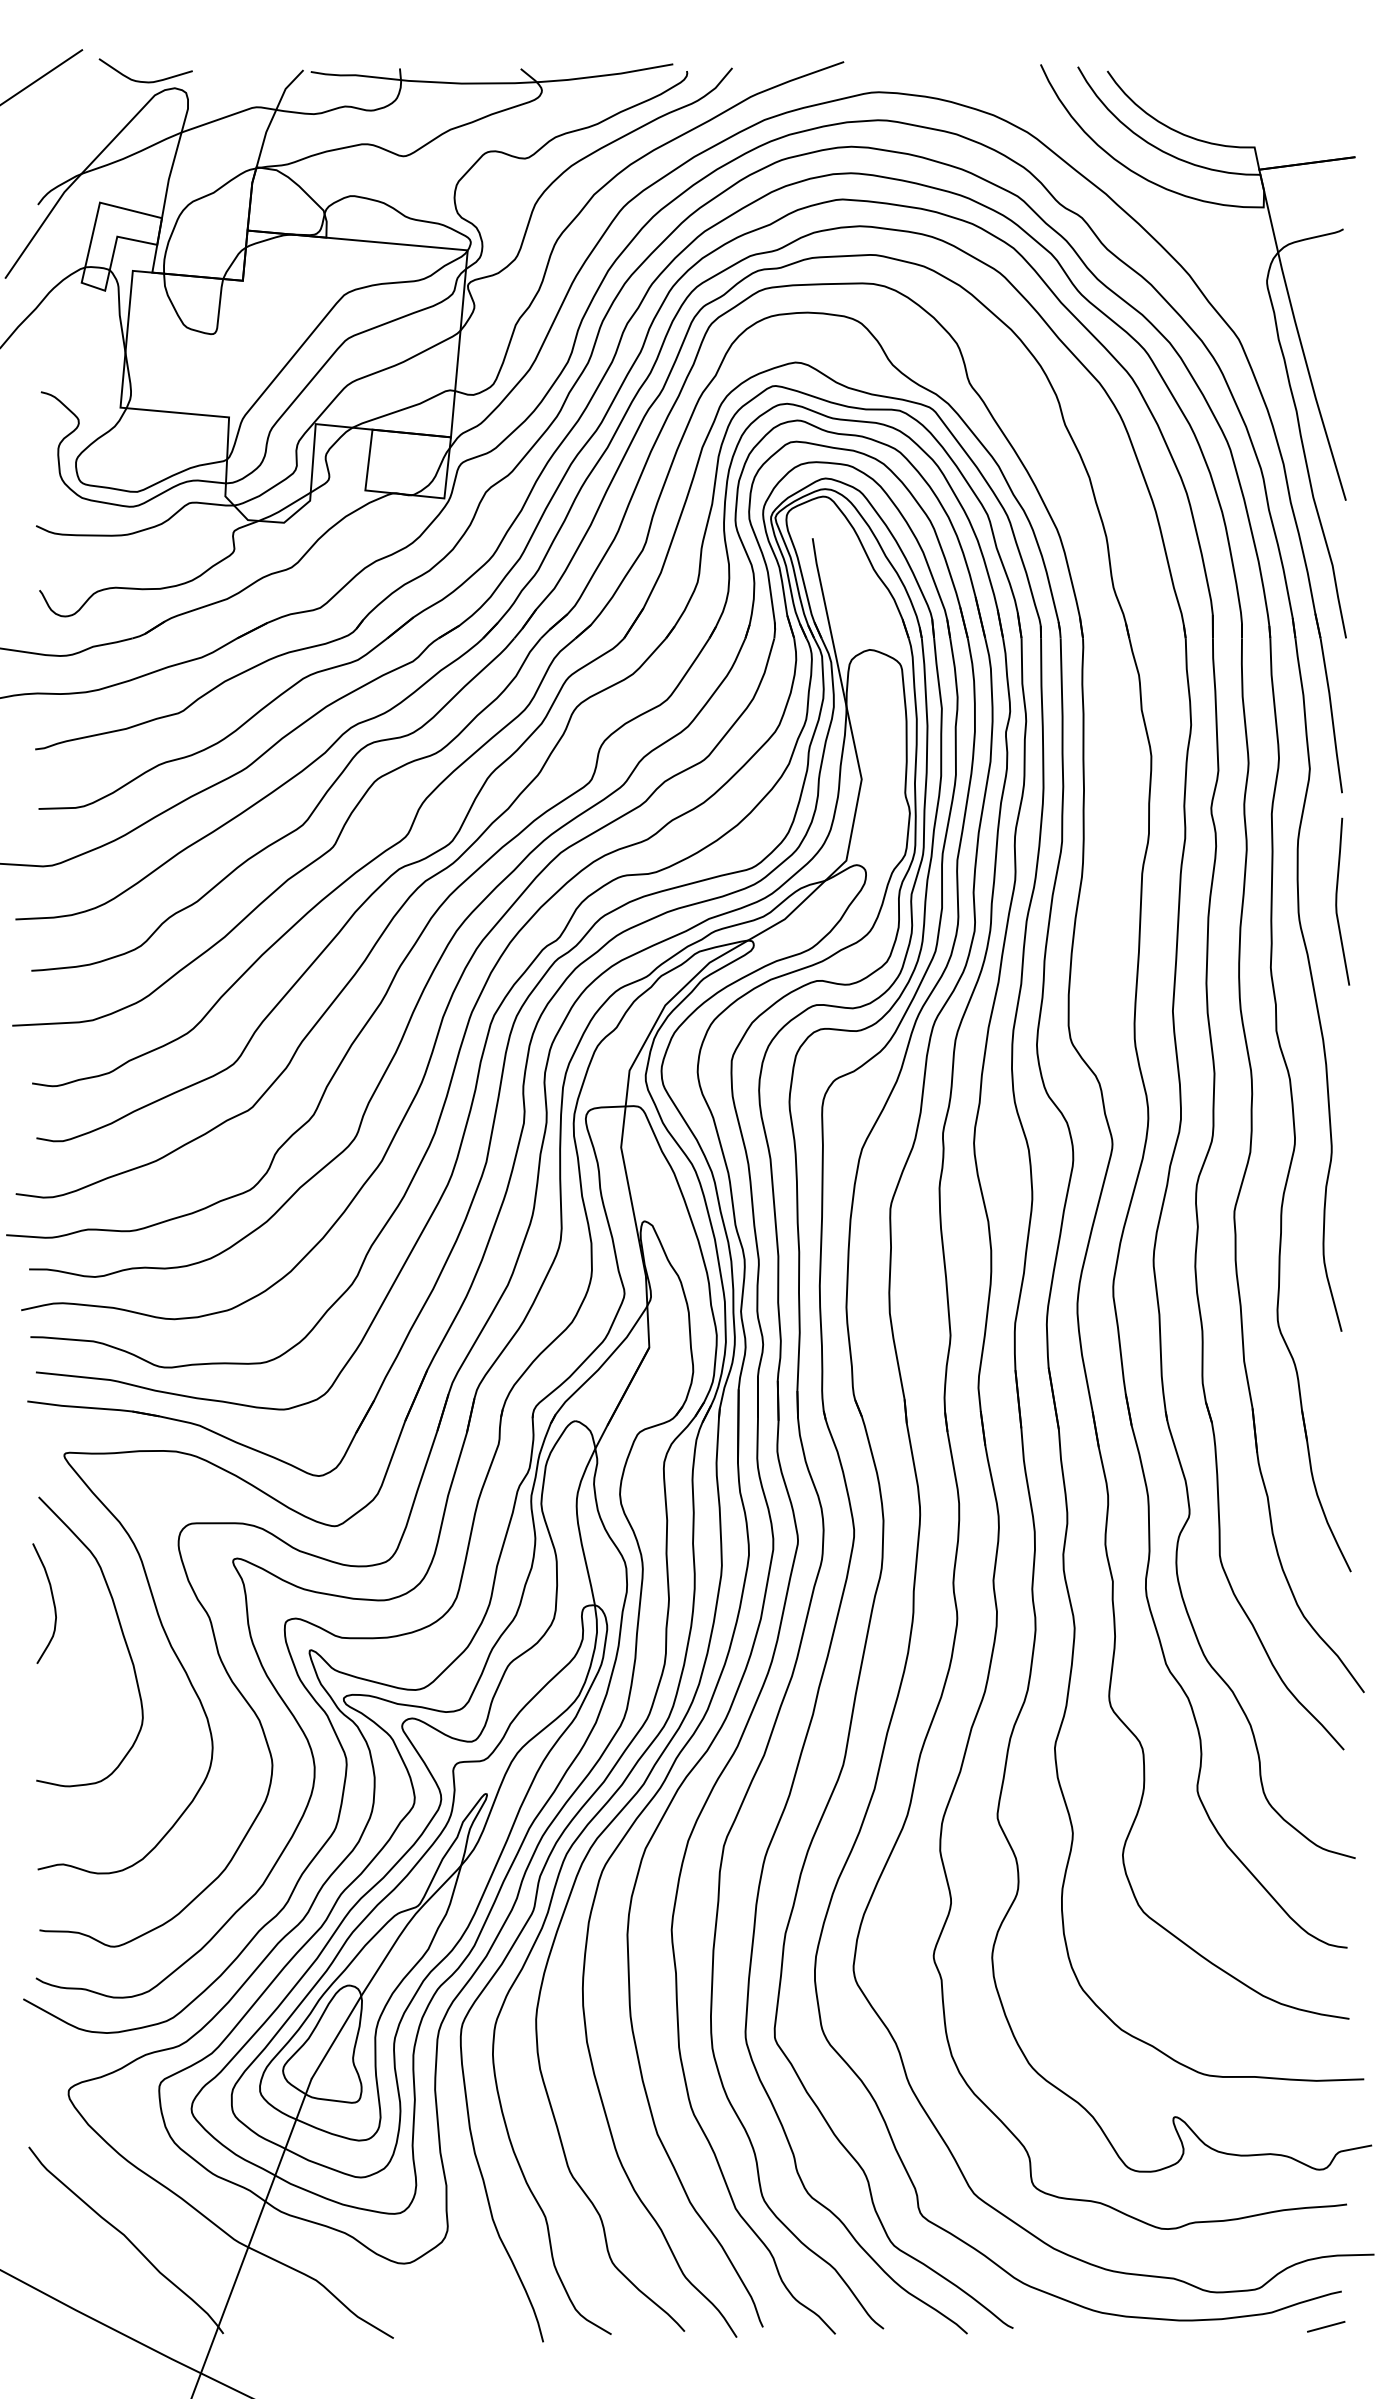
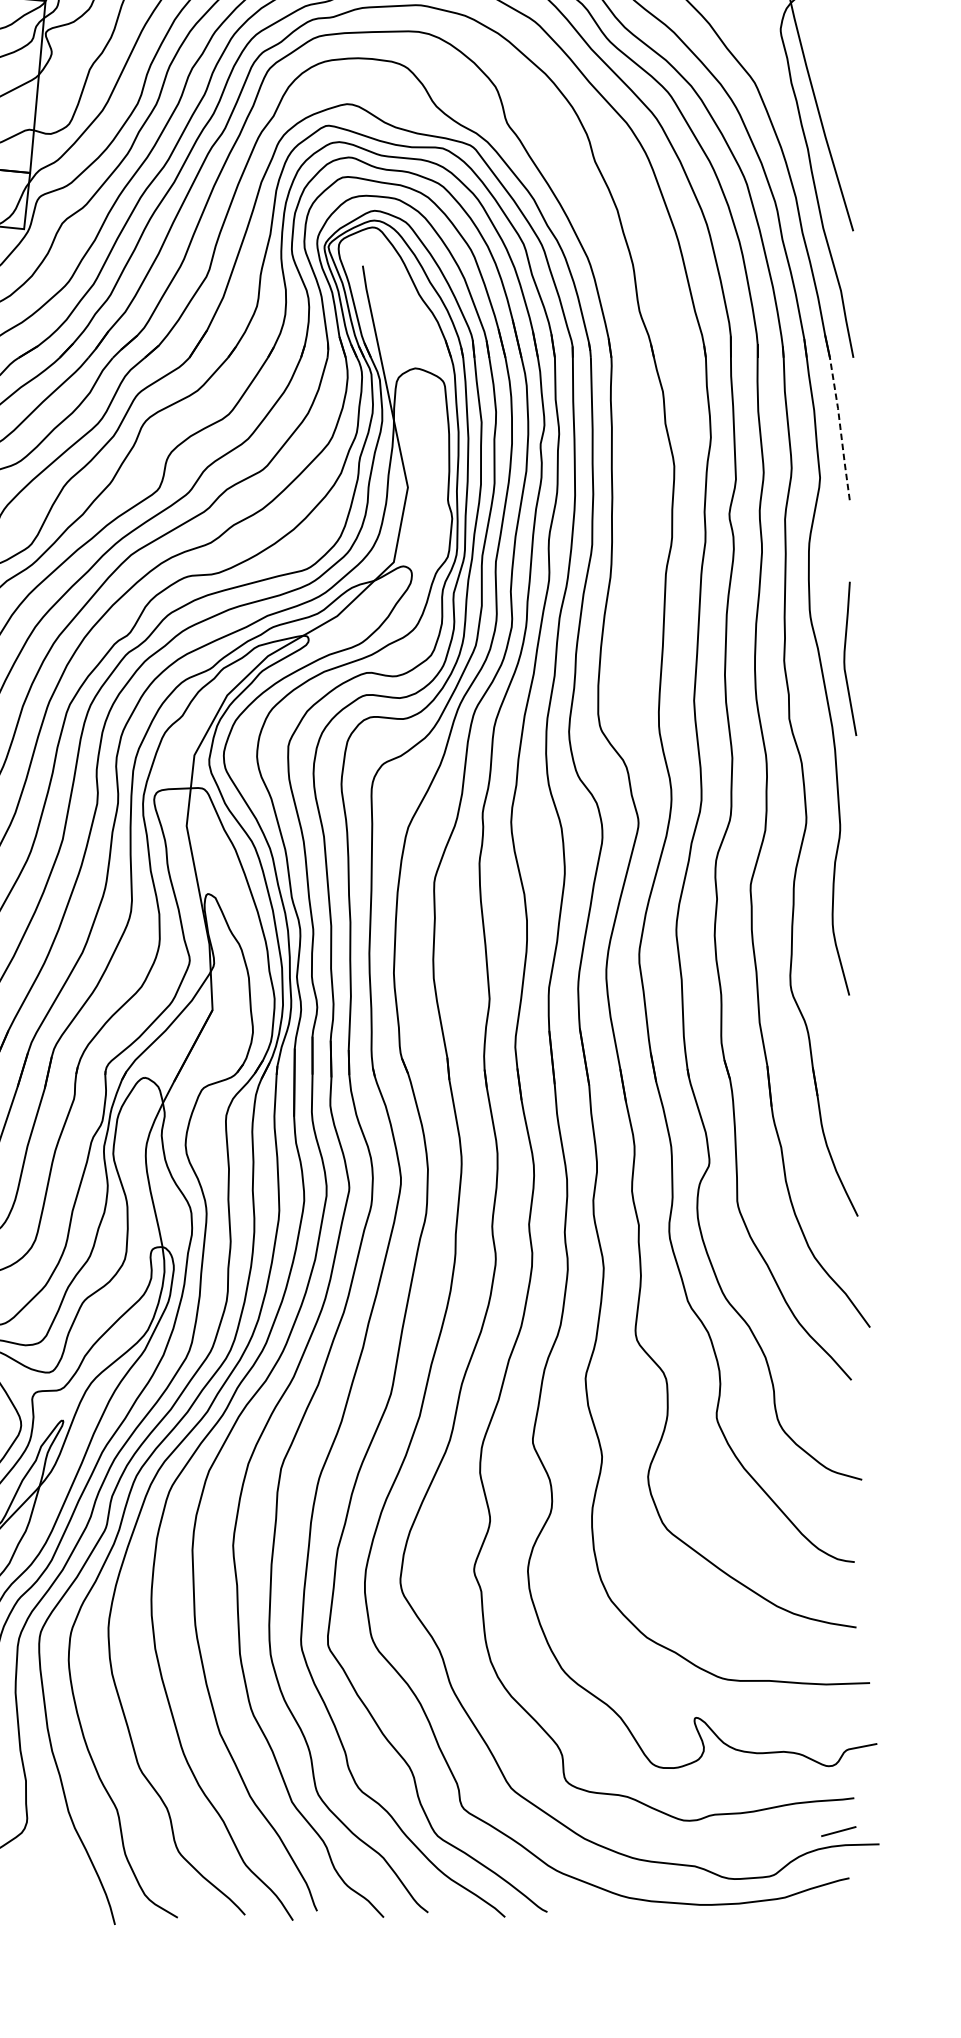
line: (1332, 715) -> (840, 428), solid -> dashed
curve: (1337, 901) -> (845, 658), moved
line: (1326, 2326) -> (839, 1831), moved

